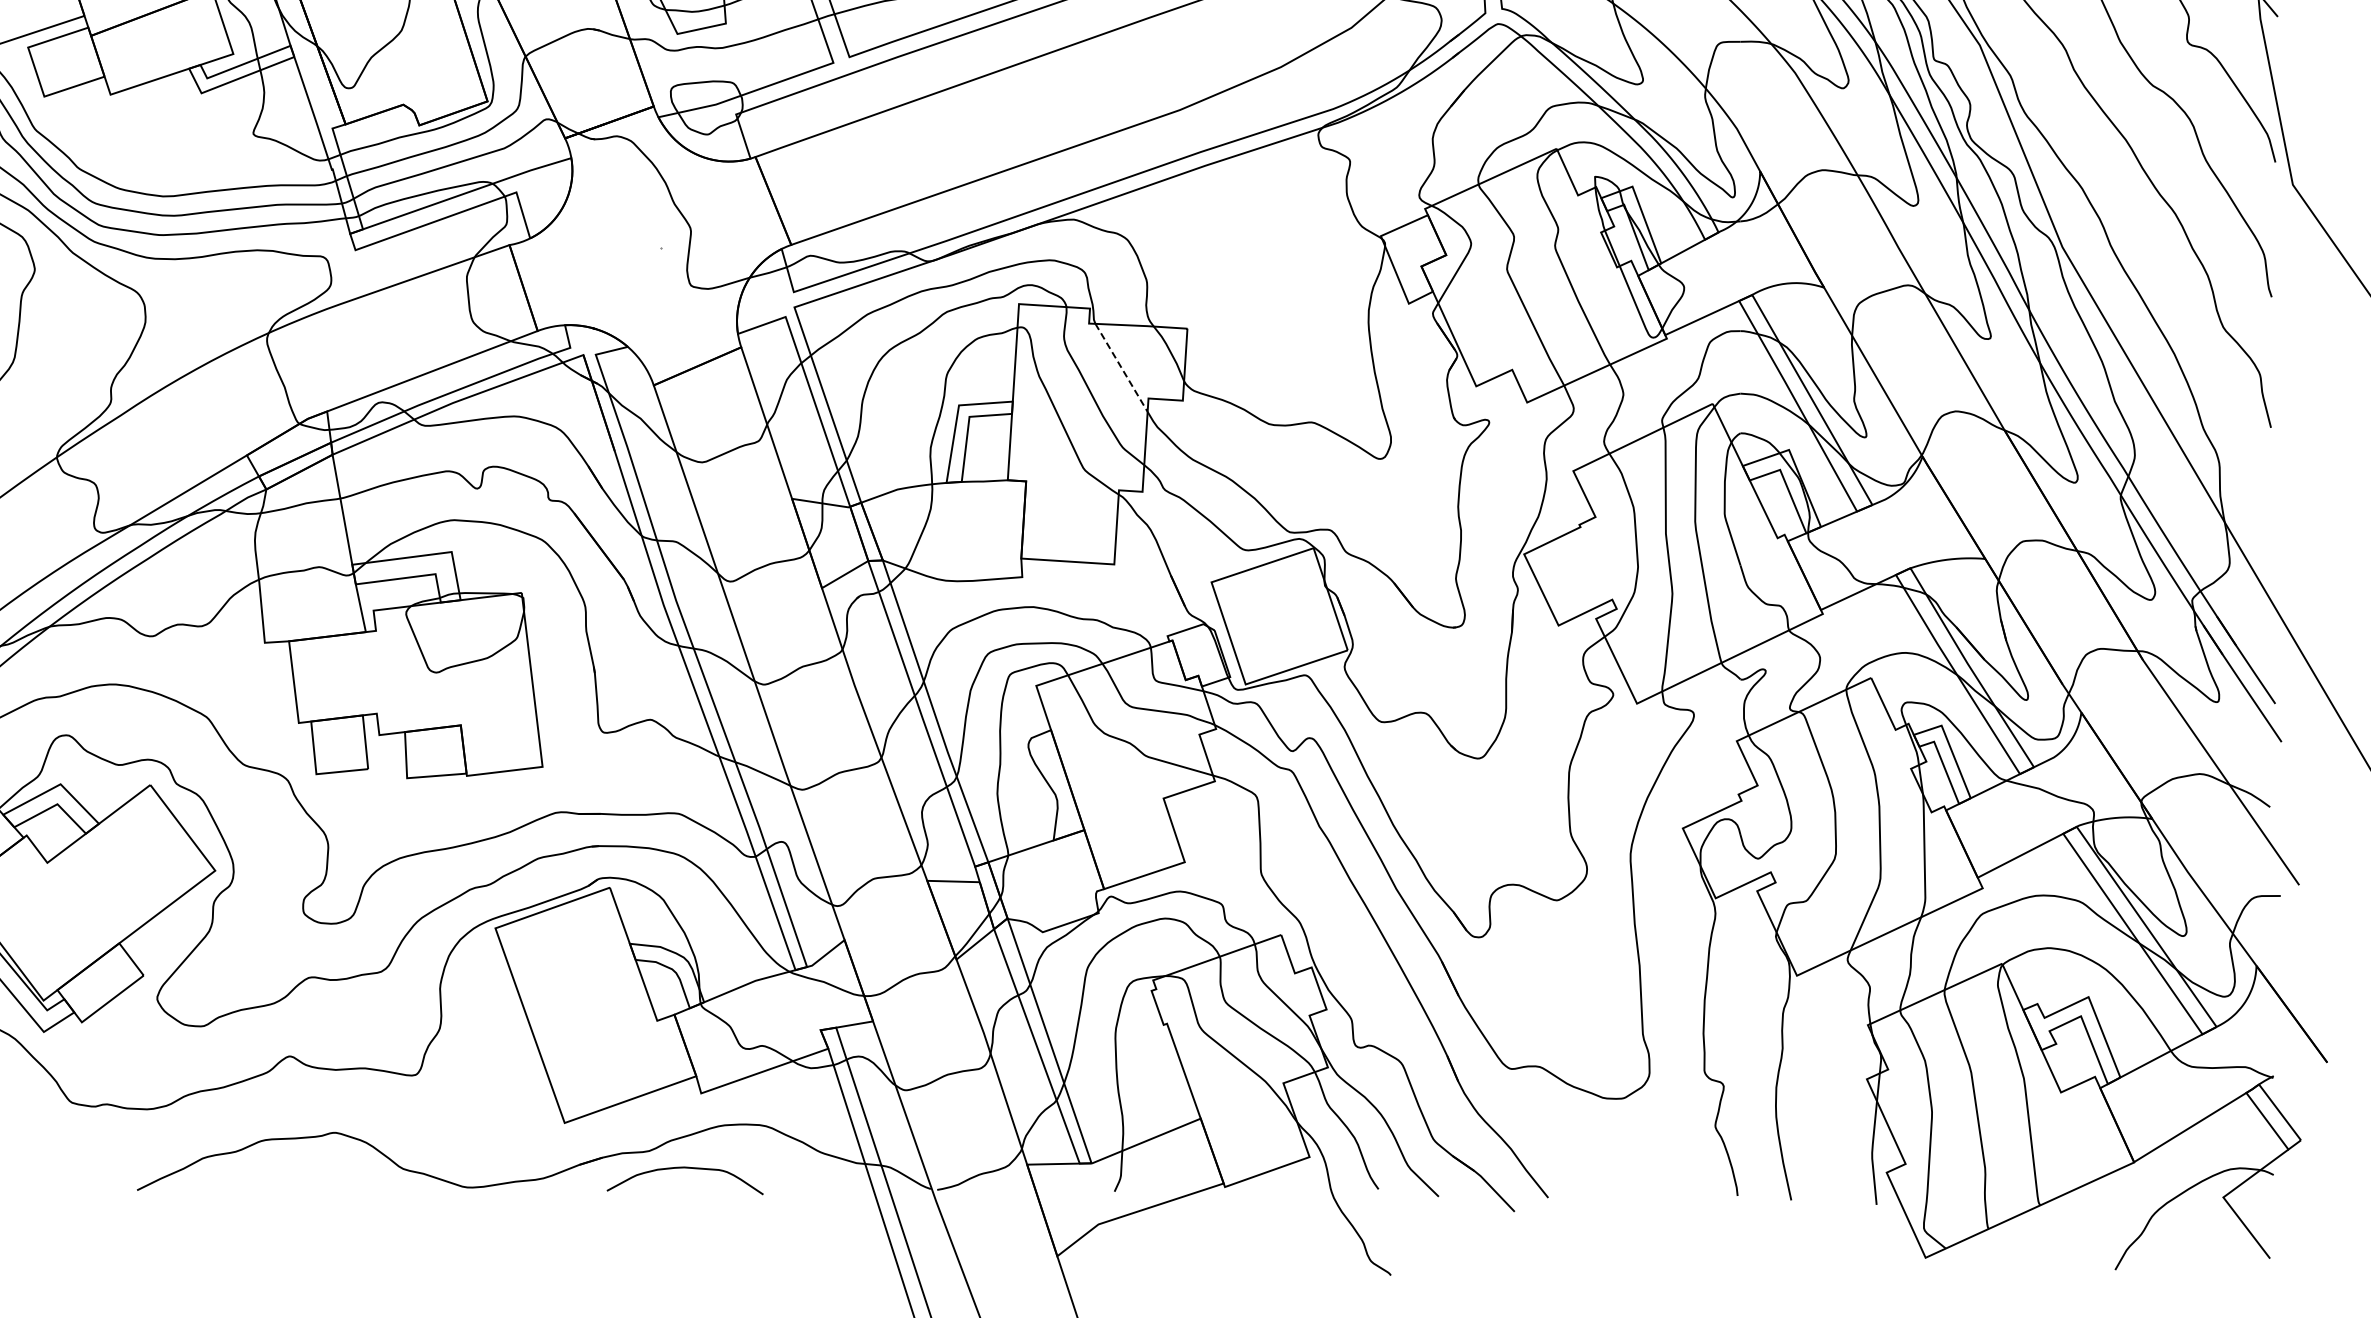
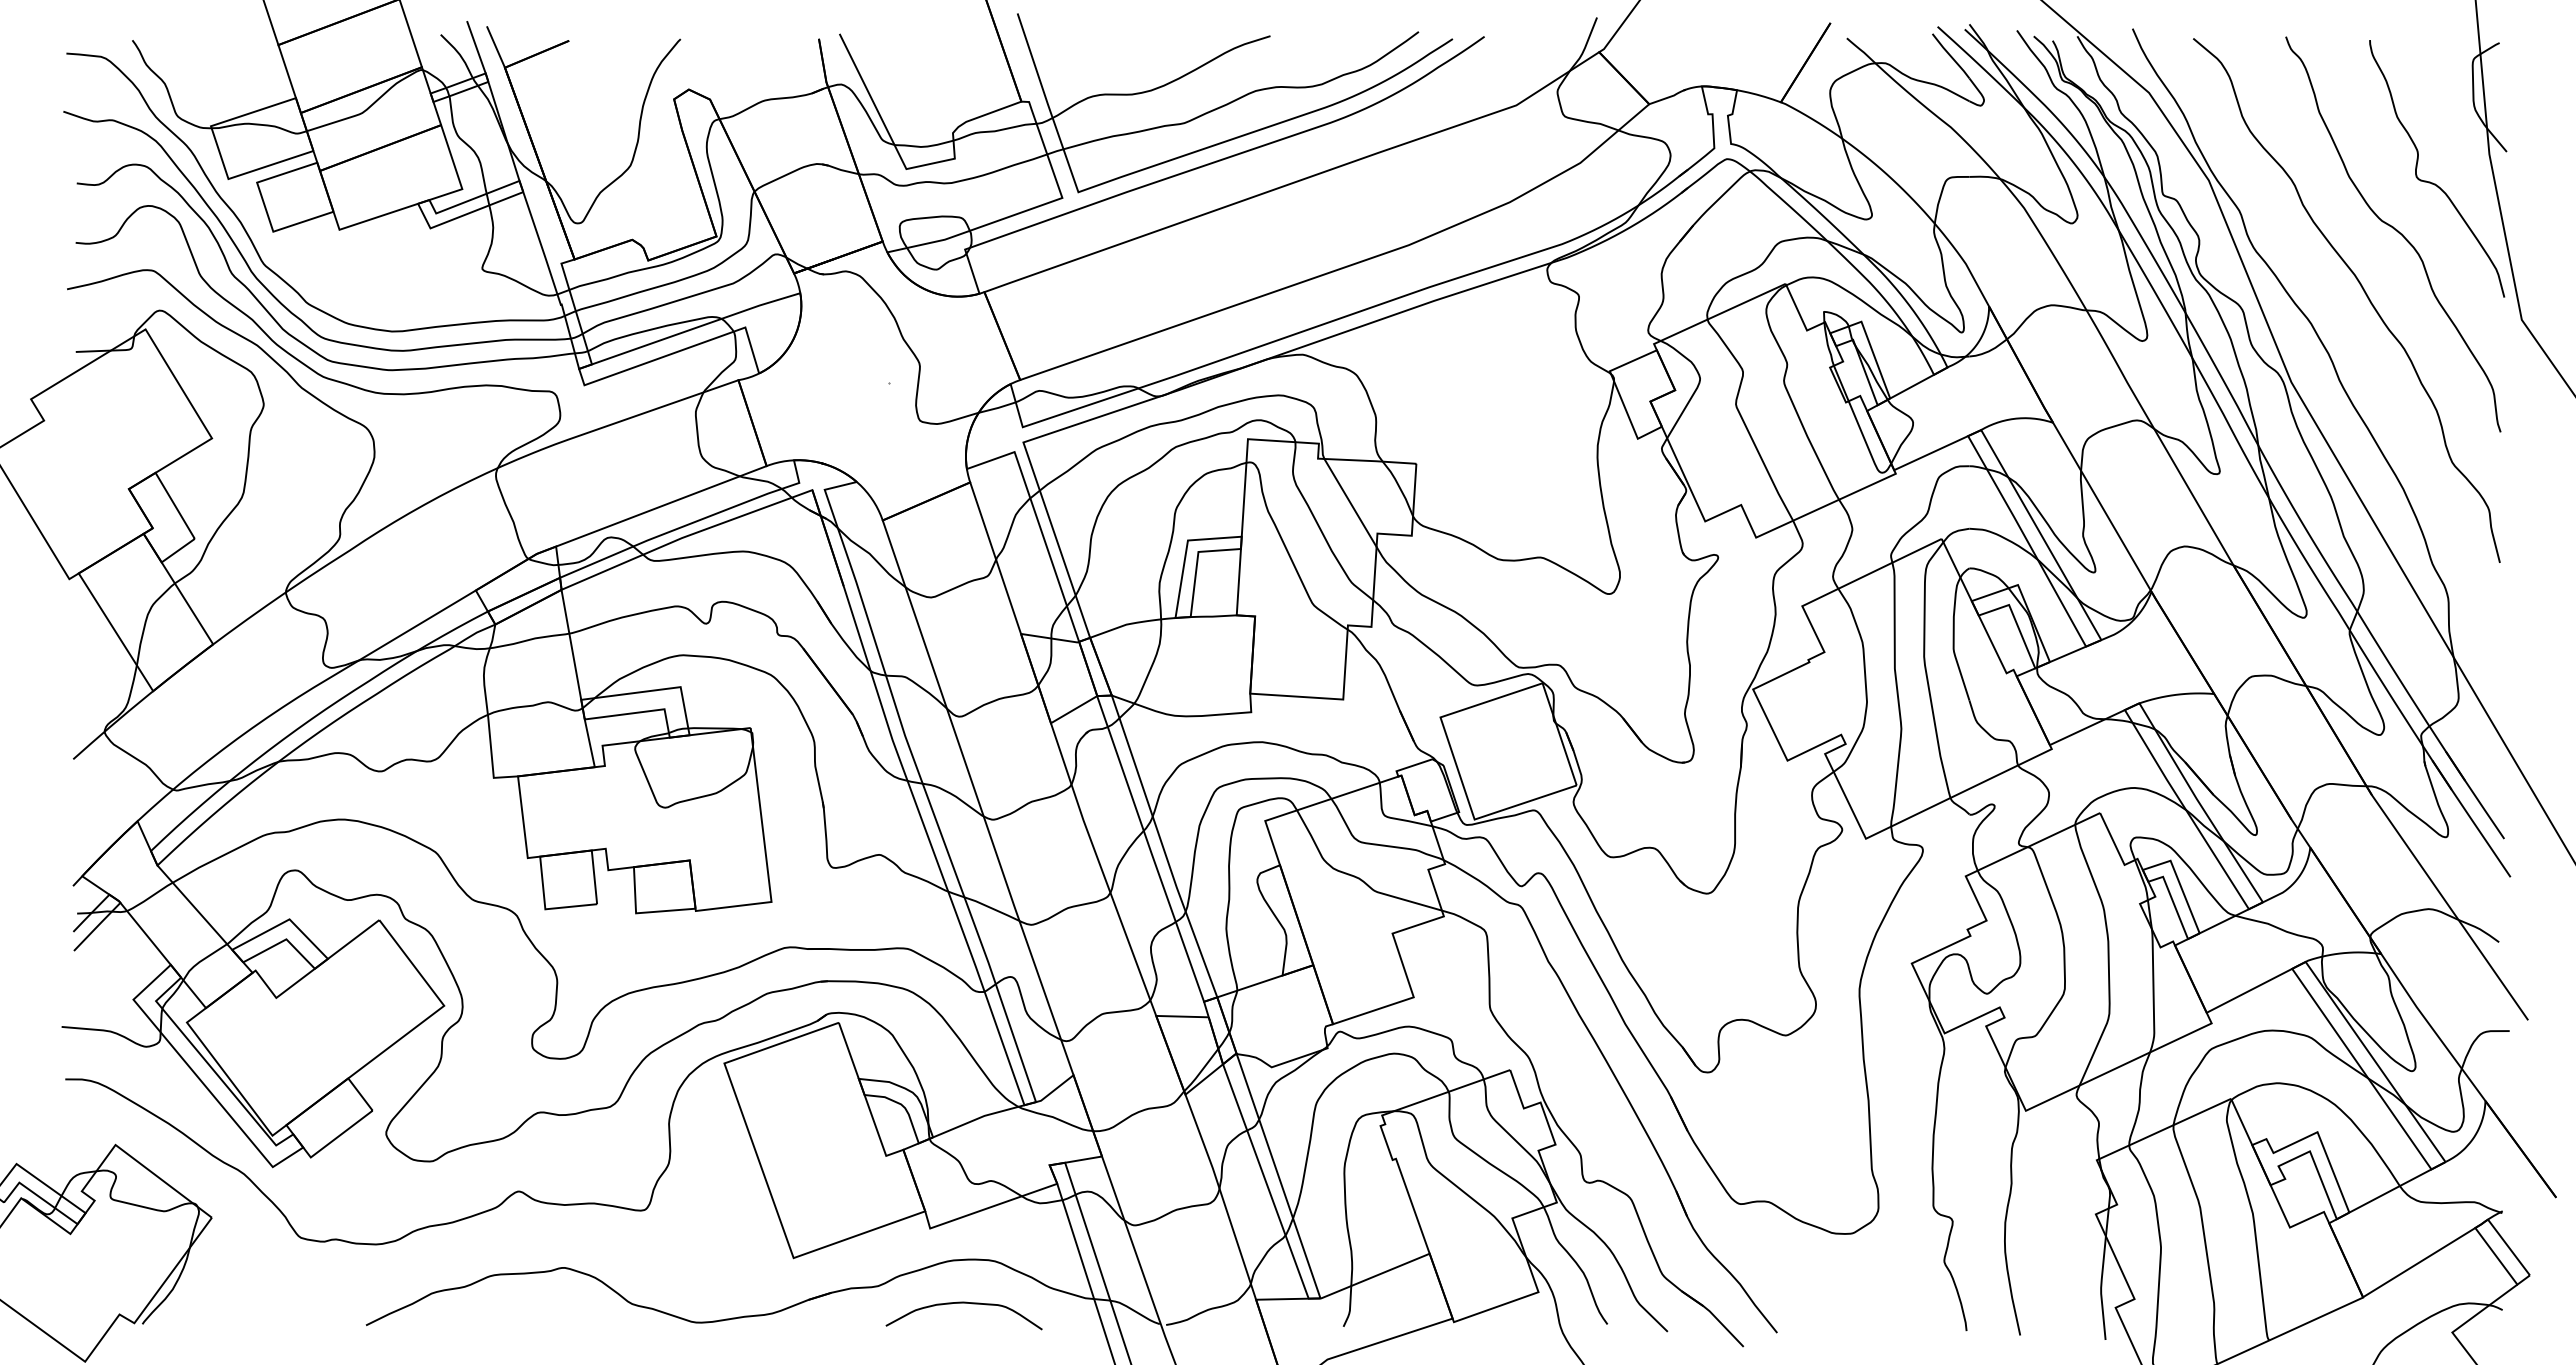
line: (1121, 368) -> (1350, 503), dashed -> solid
curve: (684, 1168) -> (963, 1303), moved

